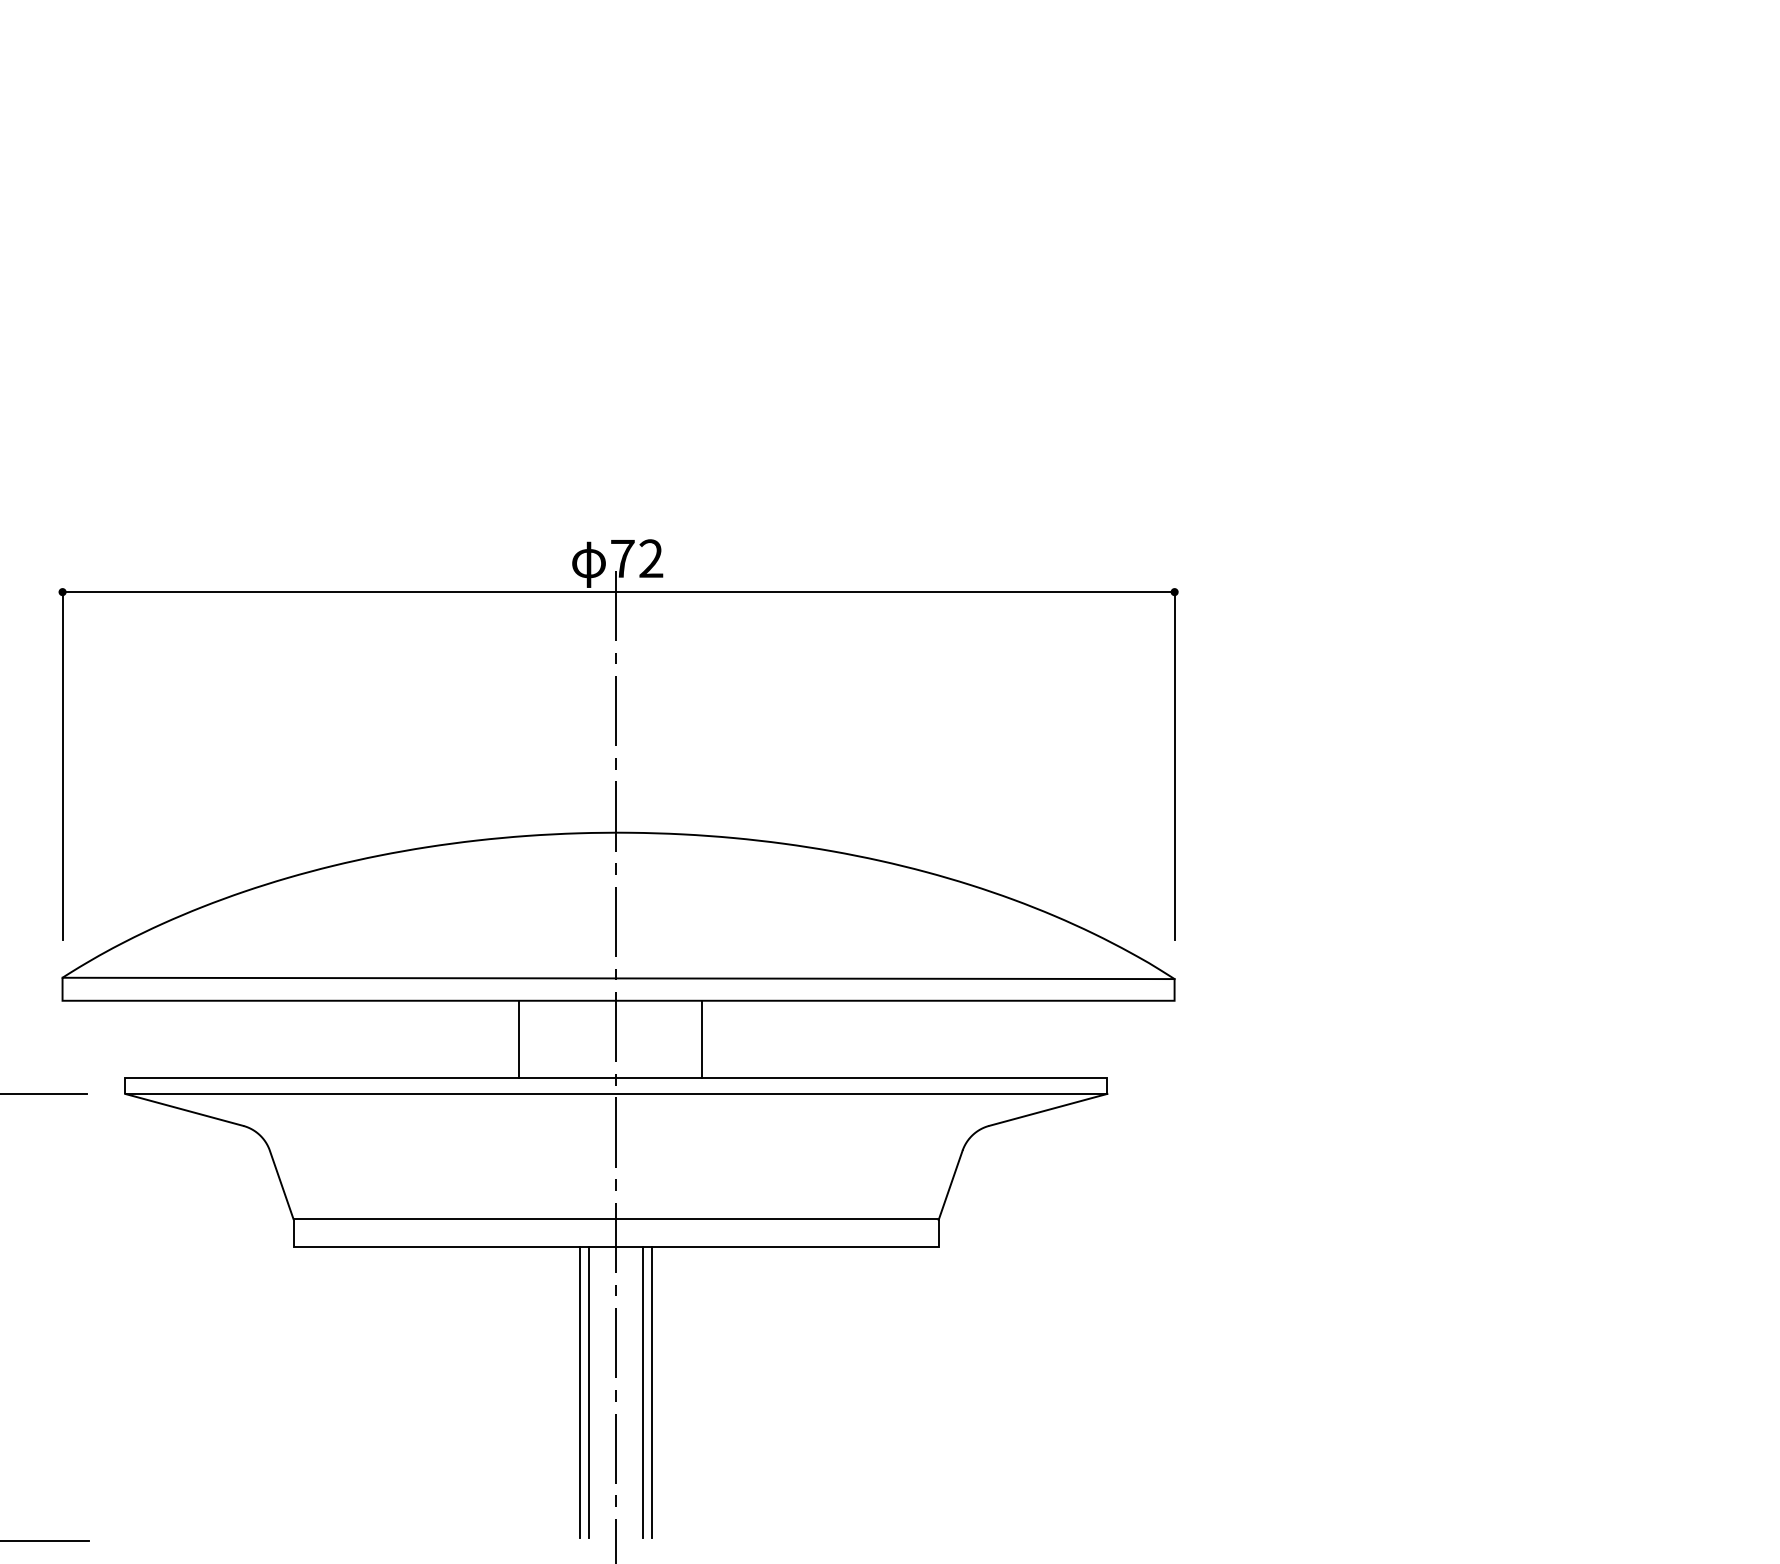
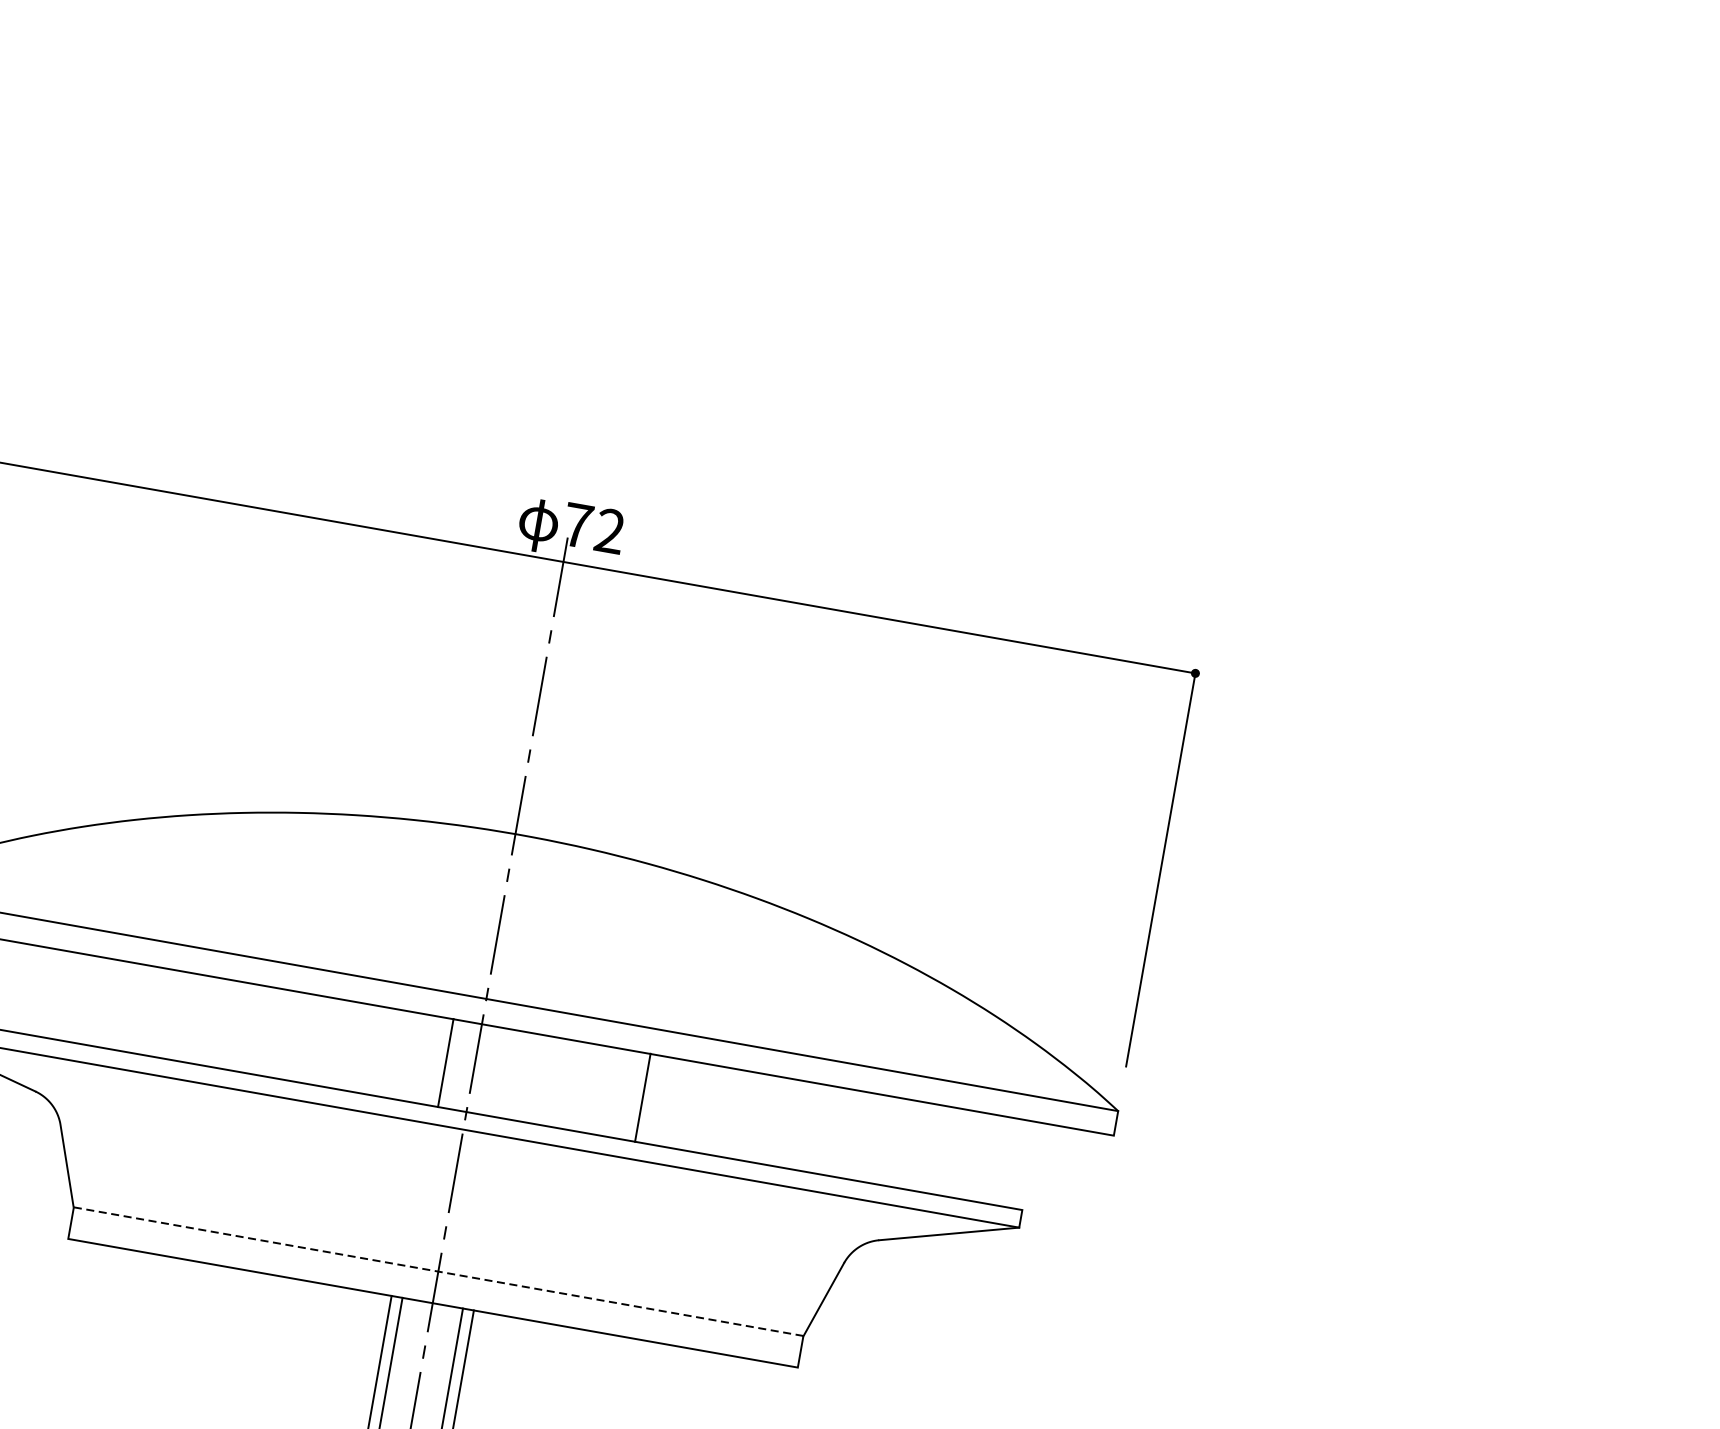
line: (518, 1039) -> (445, 1062), moved
line: (702, 1039) -> (643, 1097), moved
line: (616, 1219) -> (438, 1271), solid -> dashed

